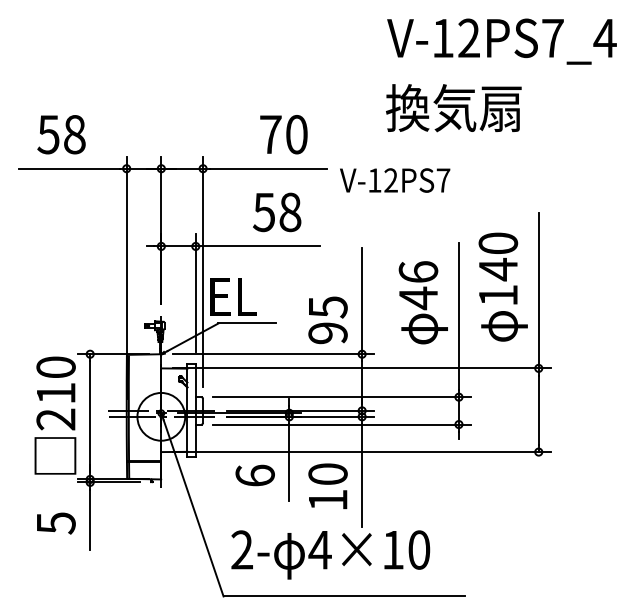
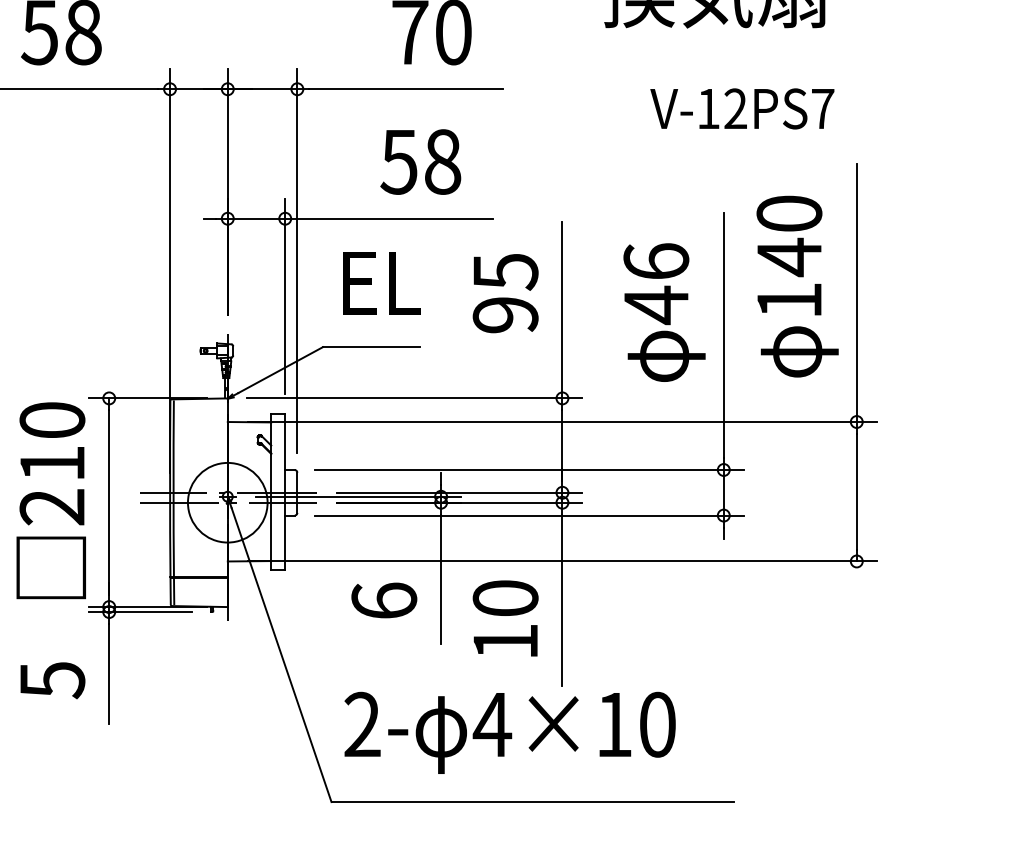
text: (395, 180) -> (743, 108), moved
text: (233, 296) -> (381, 282), moved
text: (327, 320) -> (504, 293), moved

